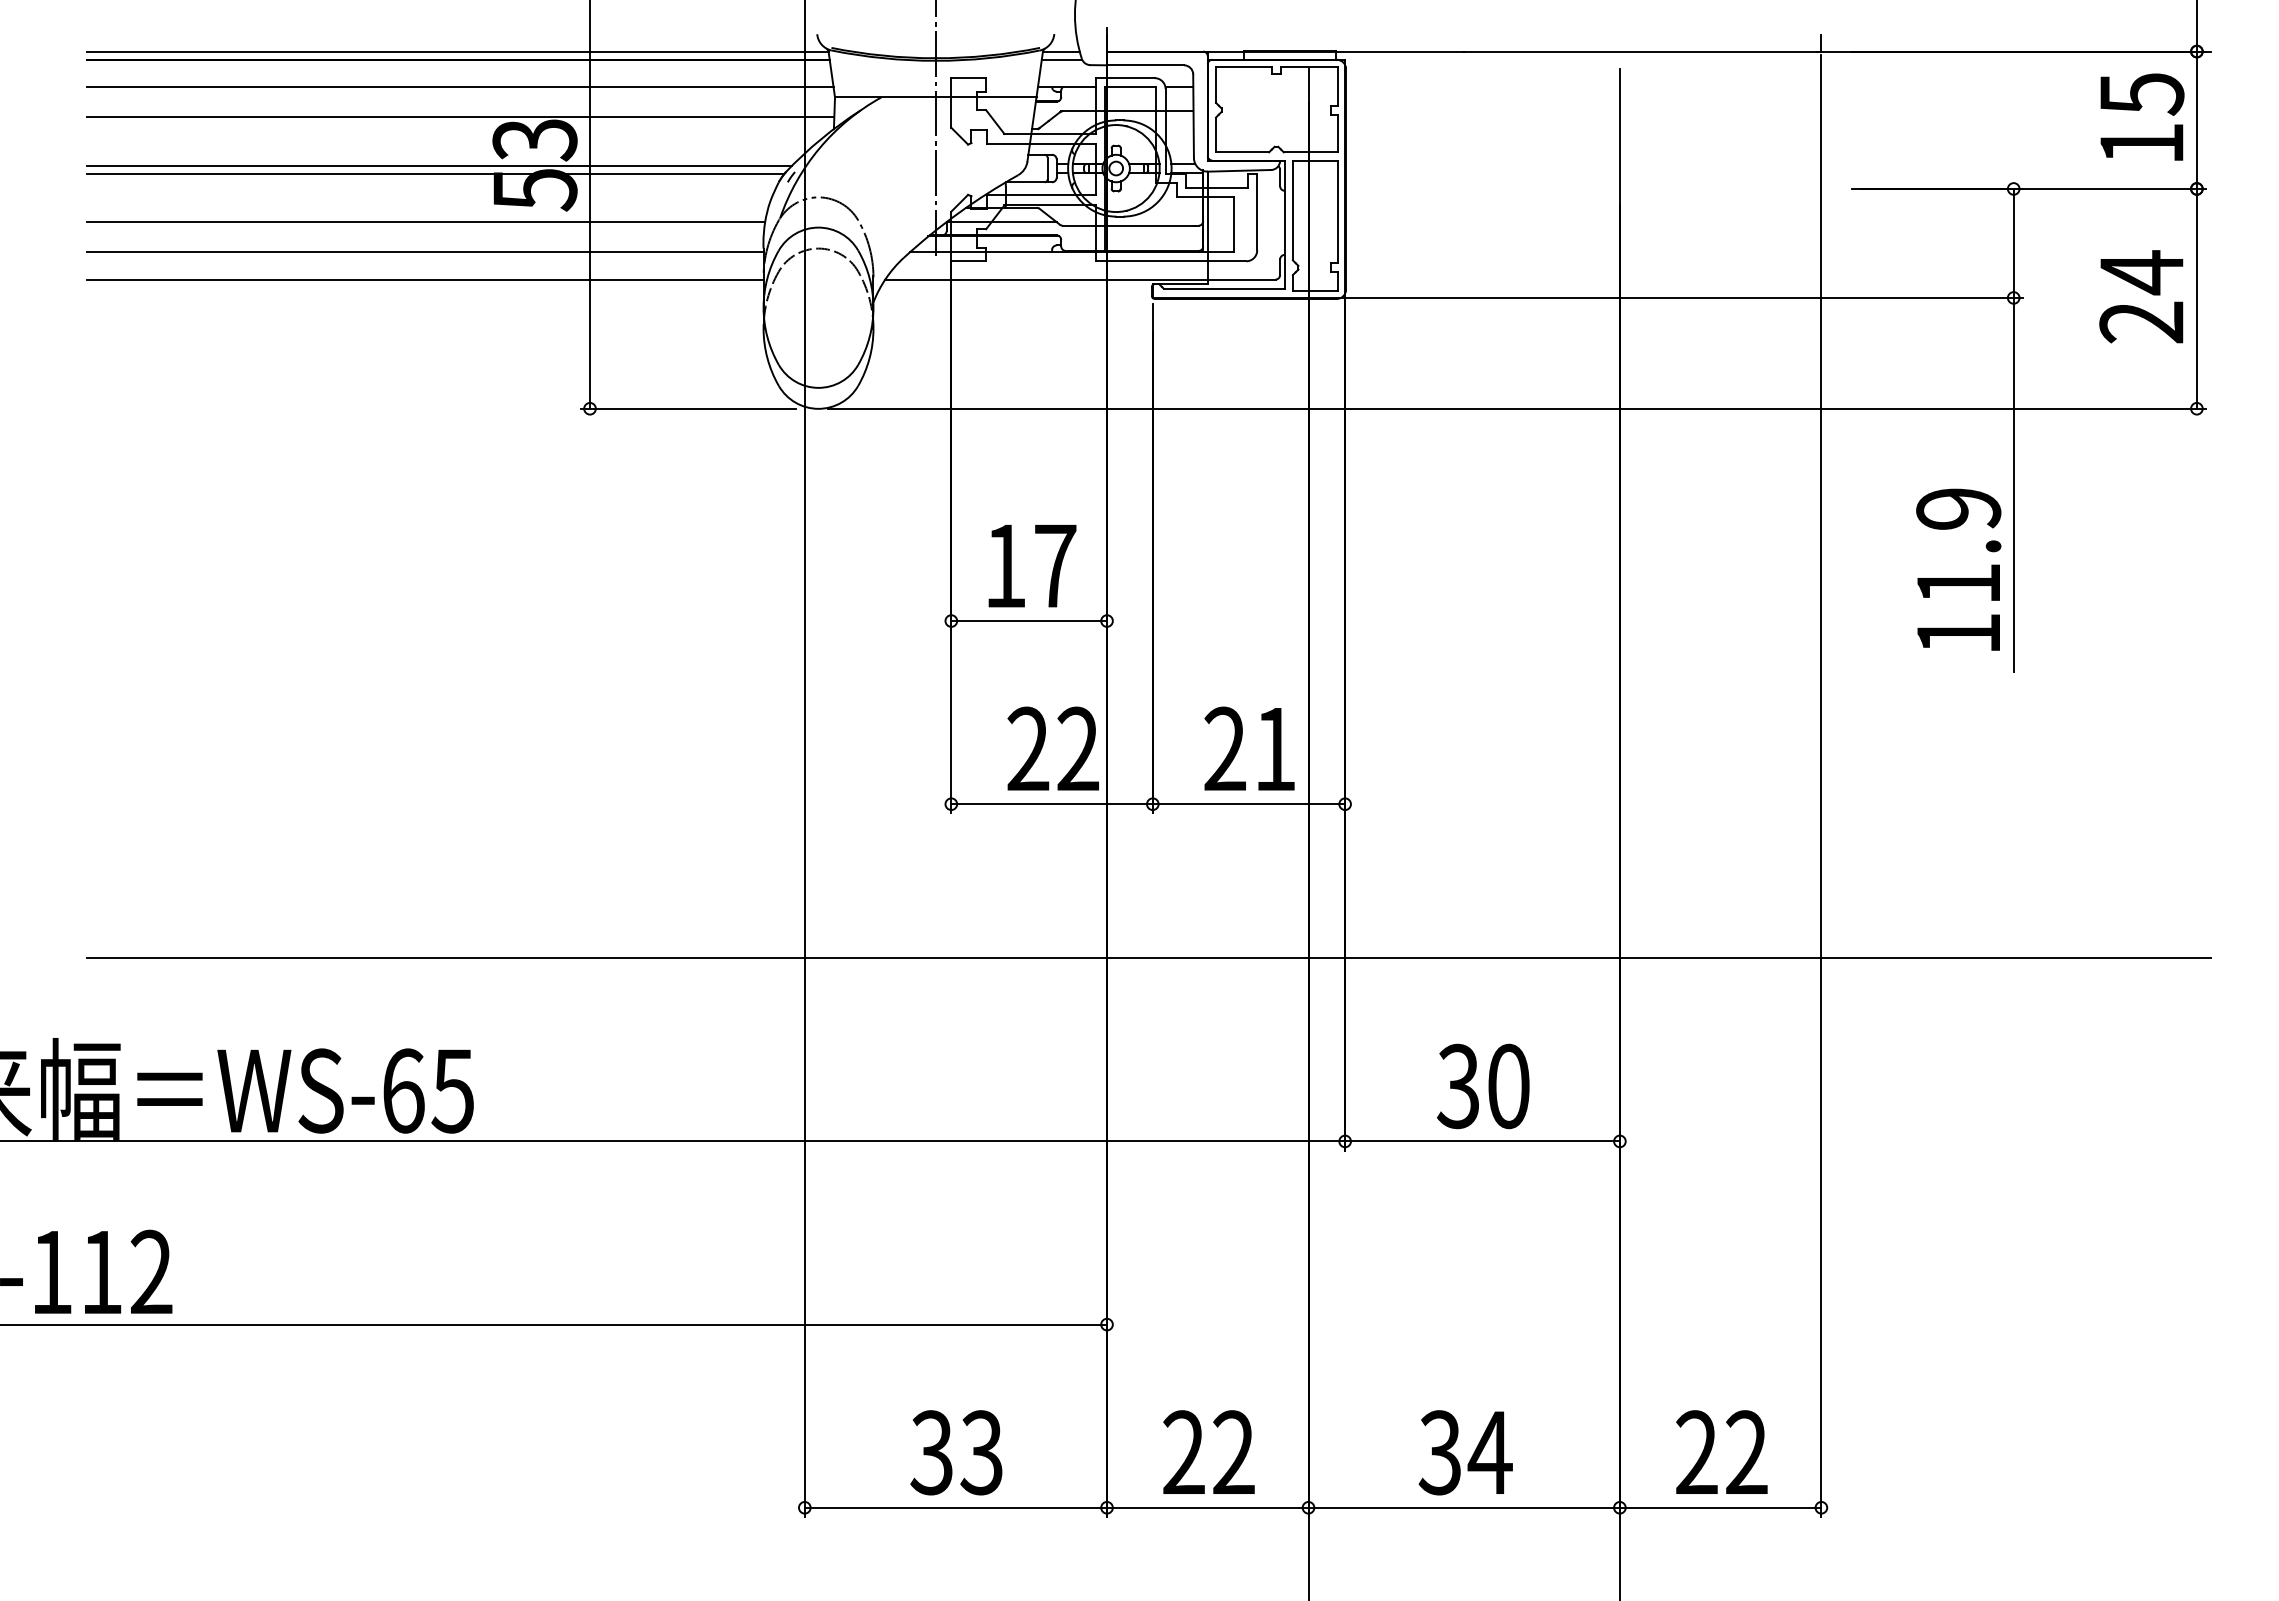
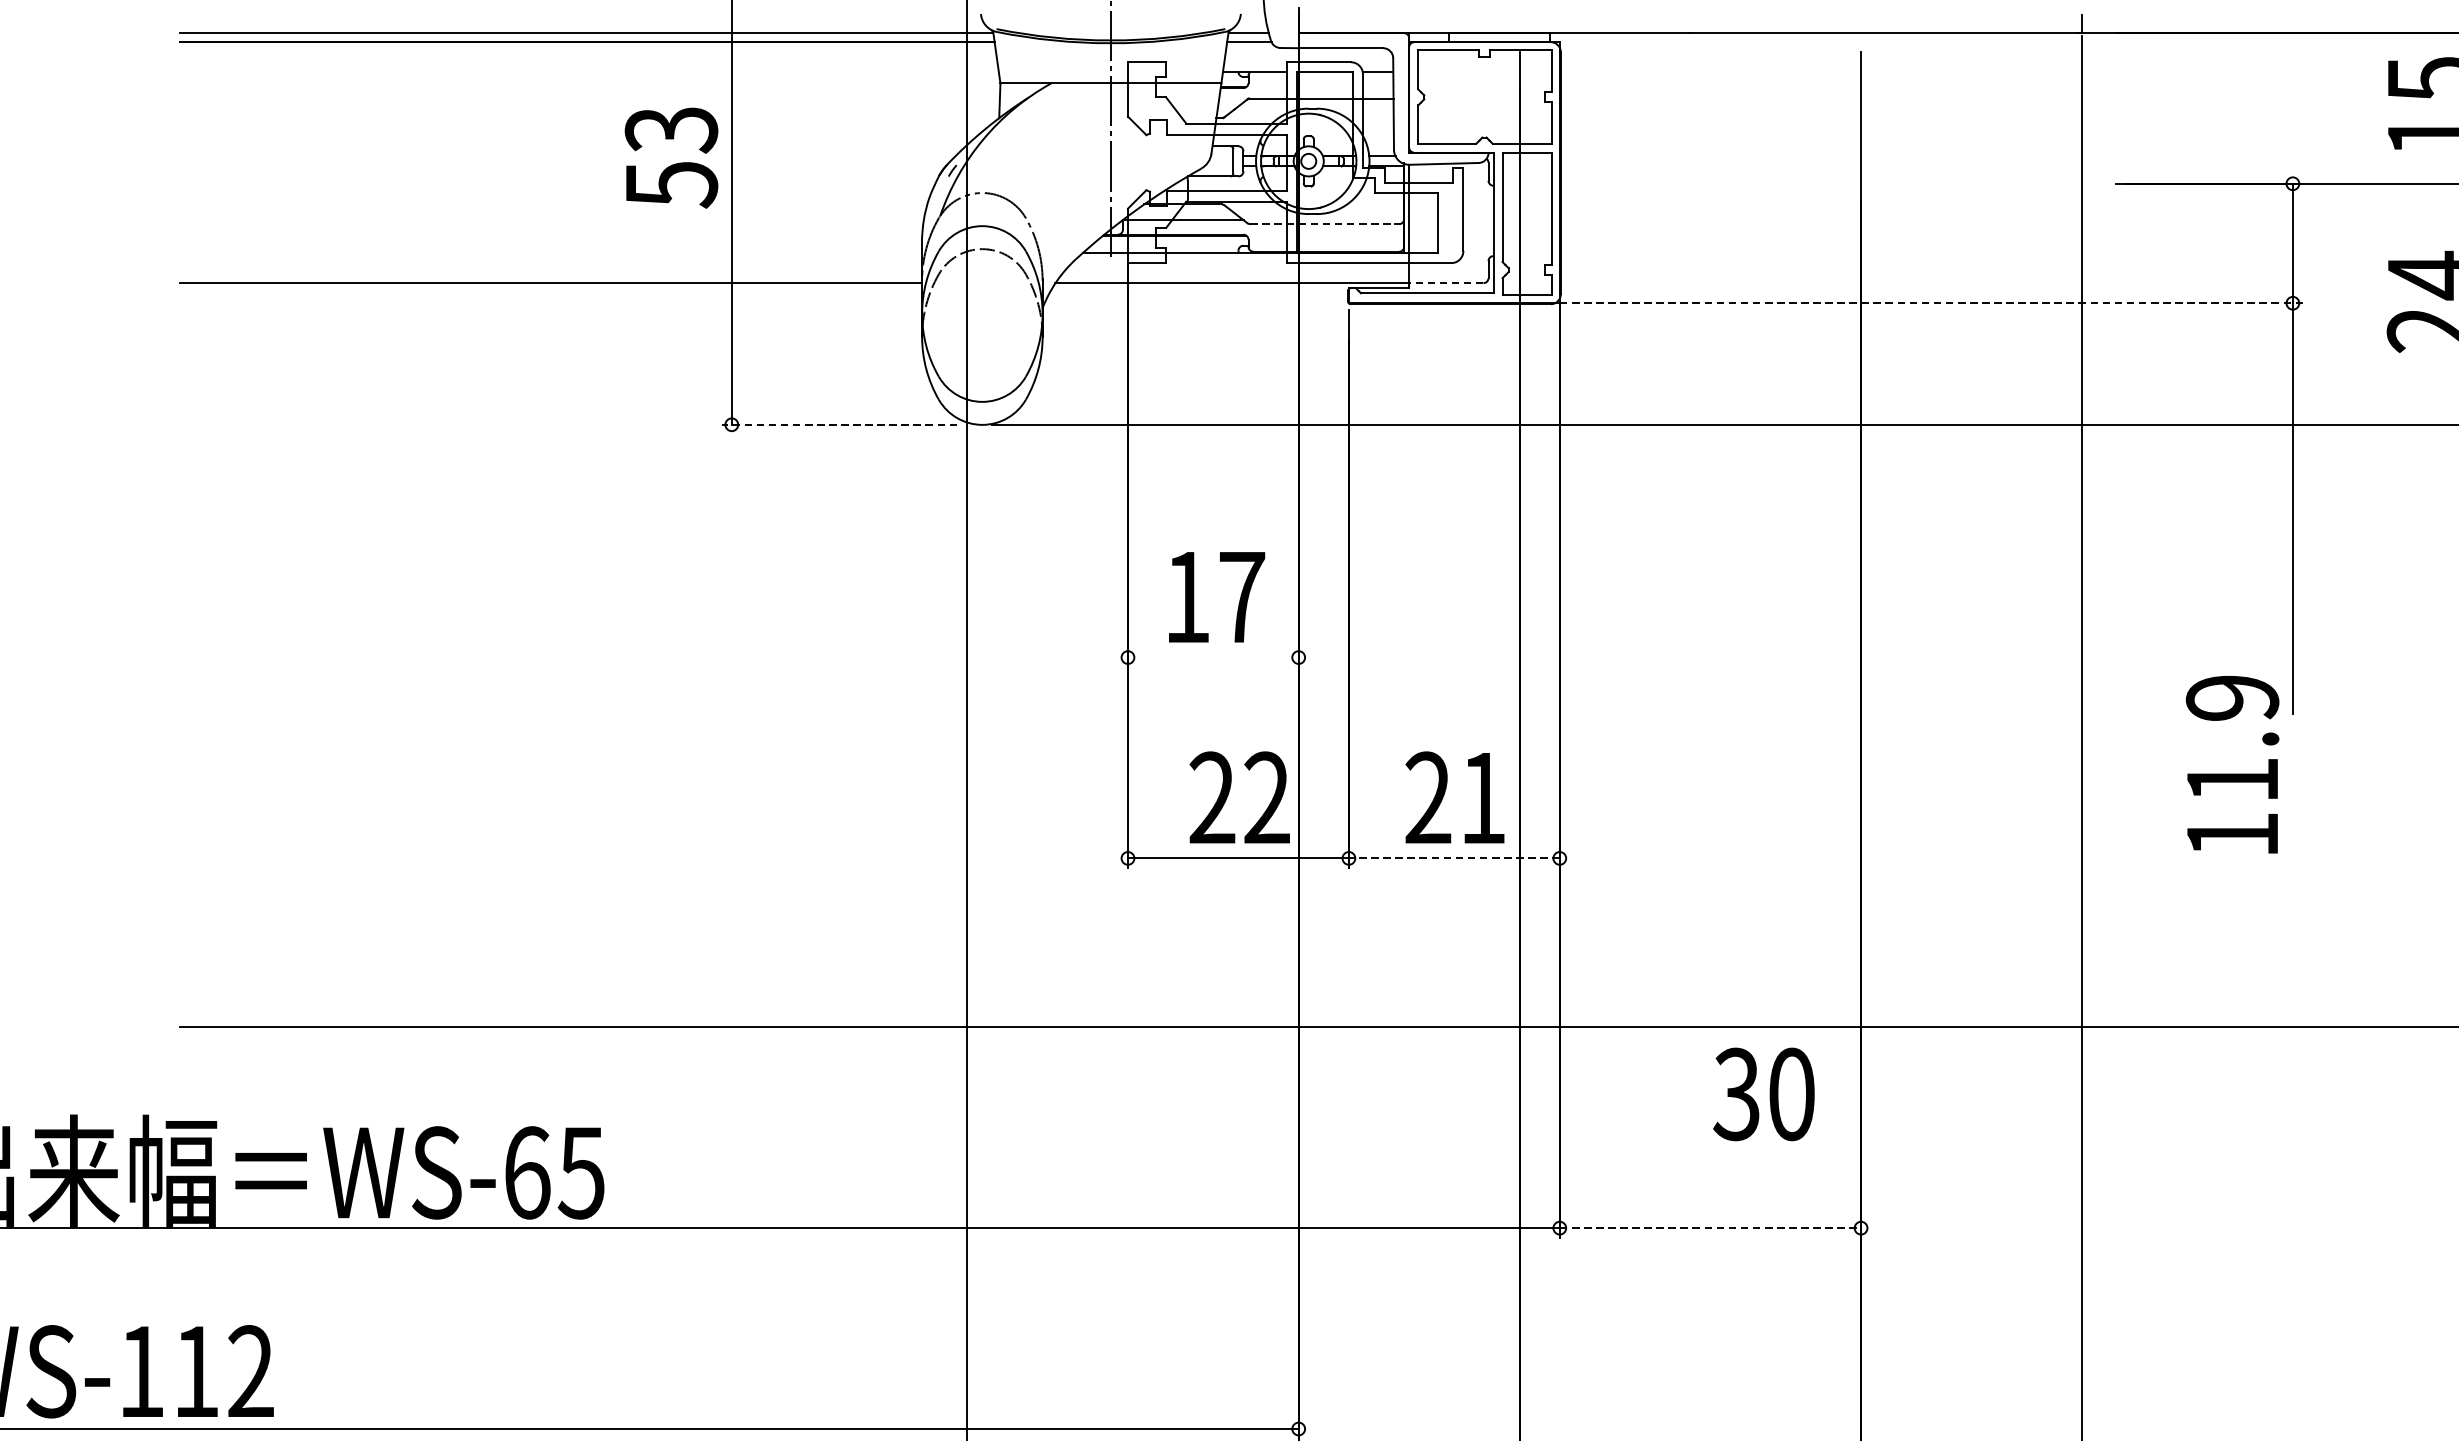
line: (459, 87) -> (588, 72), removed
line: (460, 117) -> (589, 105), removed
line: (439, 165) -> (566, 158), removed
line: (435, 173) -> (562, 166), removed
line: (425, 222) -> (551, 220), removed
line: (1128, 225) -> (1322, 223), solid -> dashed
line: (424, 252) -> (550, 253), removed
line: (1241, 279) -> (1446, 283), solid -> dashed
line: (1684, 297) -> (1931, 302), solid -> dashed
line: (687, 408) -> (838, 424), solid -> dashed
text: (1958, 569) -> (2232, 764), moved
line: (1029, 621) -> (1213, 658), removed
line: (1248, 804) -> (1453, 858), solid -> dashed
text: (1483, 1086) -> (1764, 1094), moved
line: (1483, 1141) -> (1711, 1228), solid -> dashed

